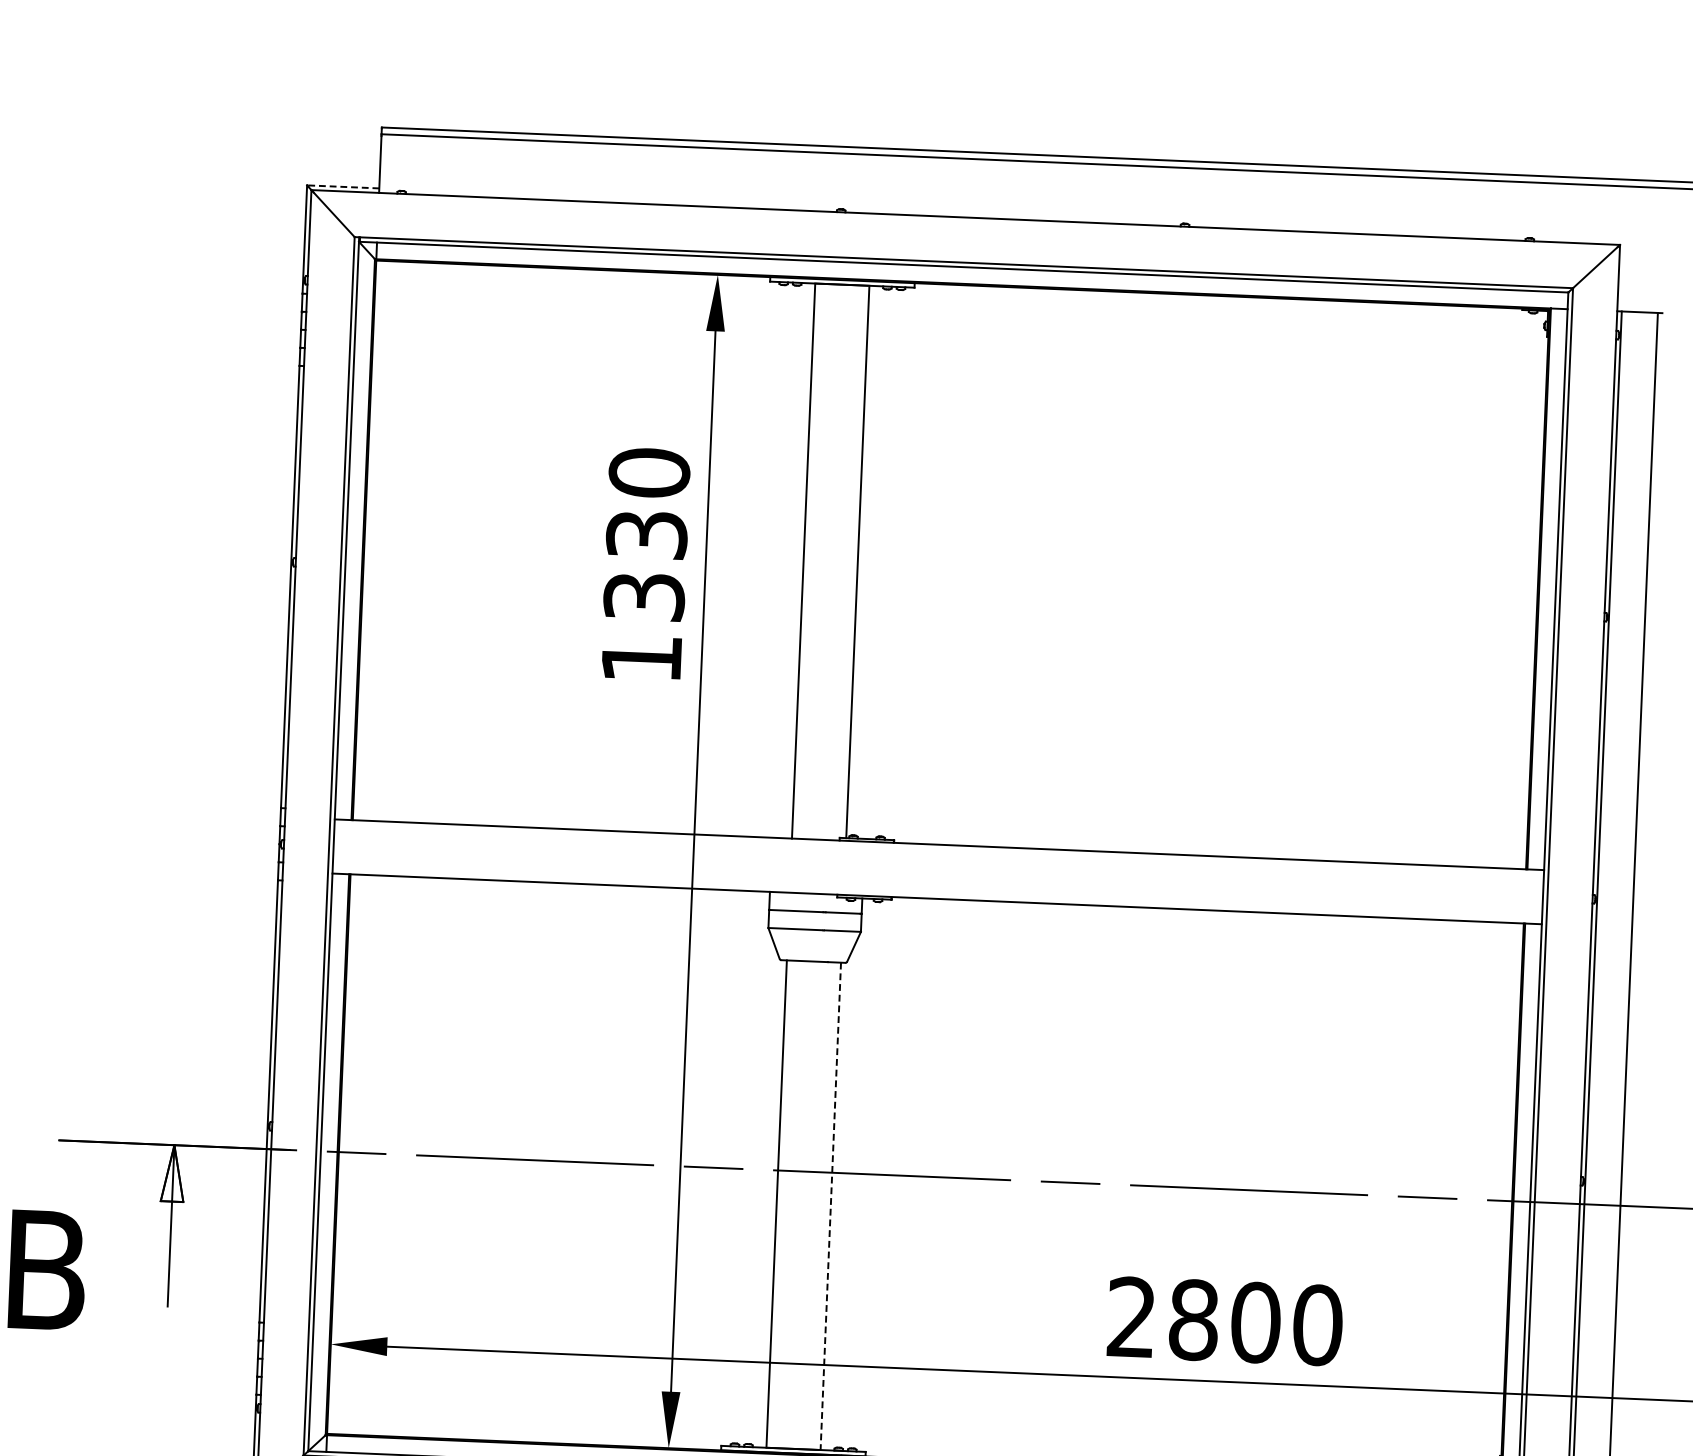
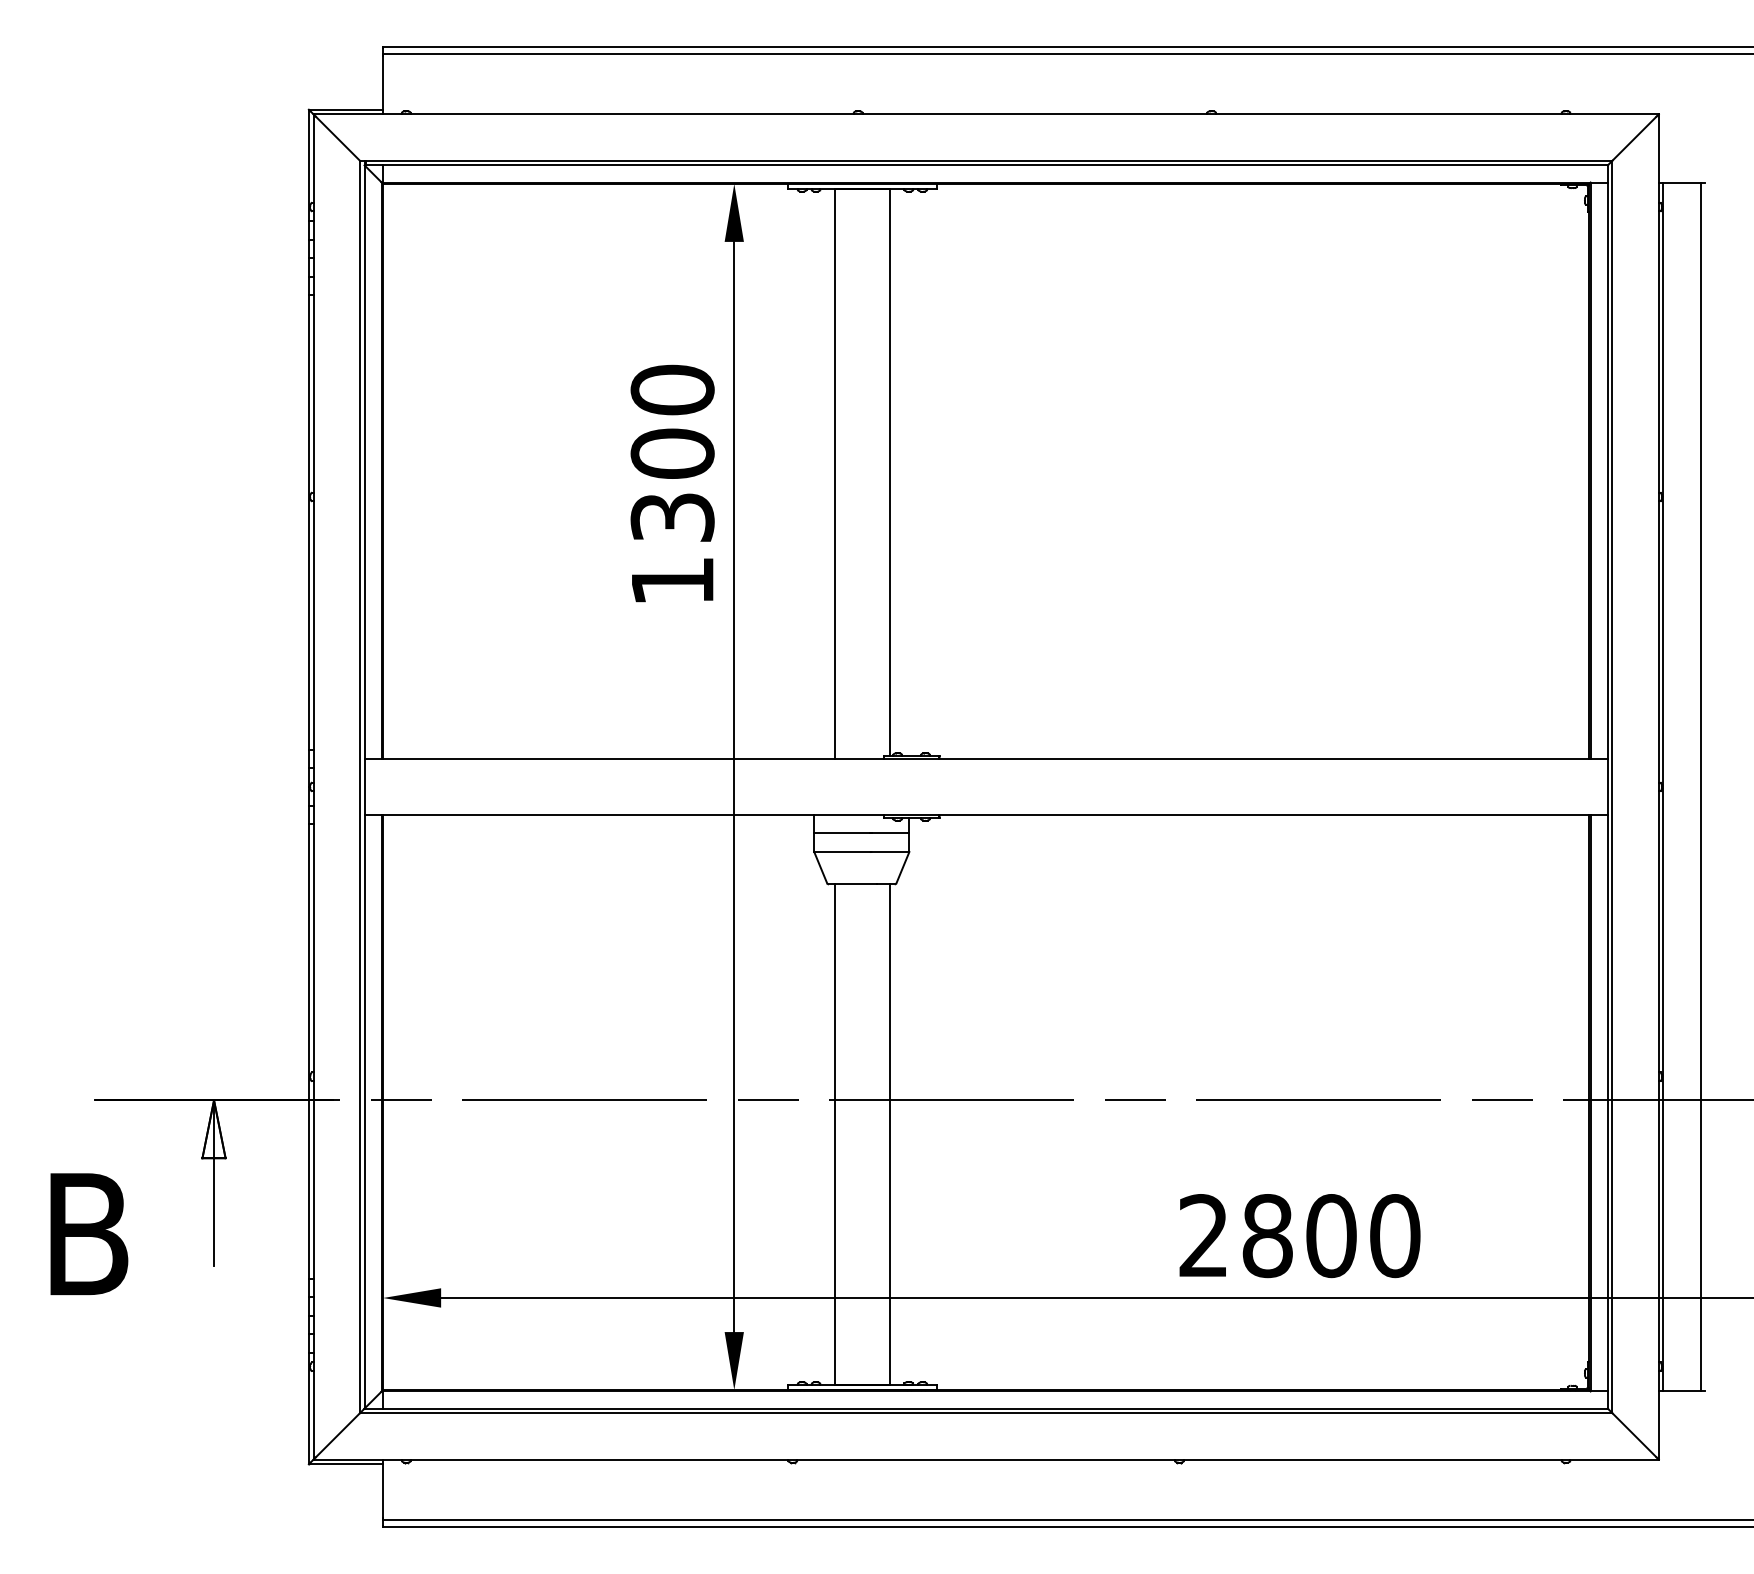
line: (342, 186) -> (345, 109), dashed -> solid
text: (646, 534) -> (672, 453), 1330 -> 1300
line: (831, 1205) -> (890, 1134), dashed -> solid

